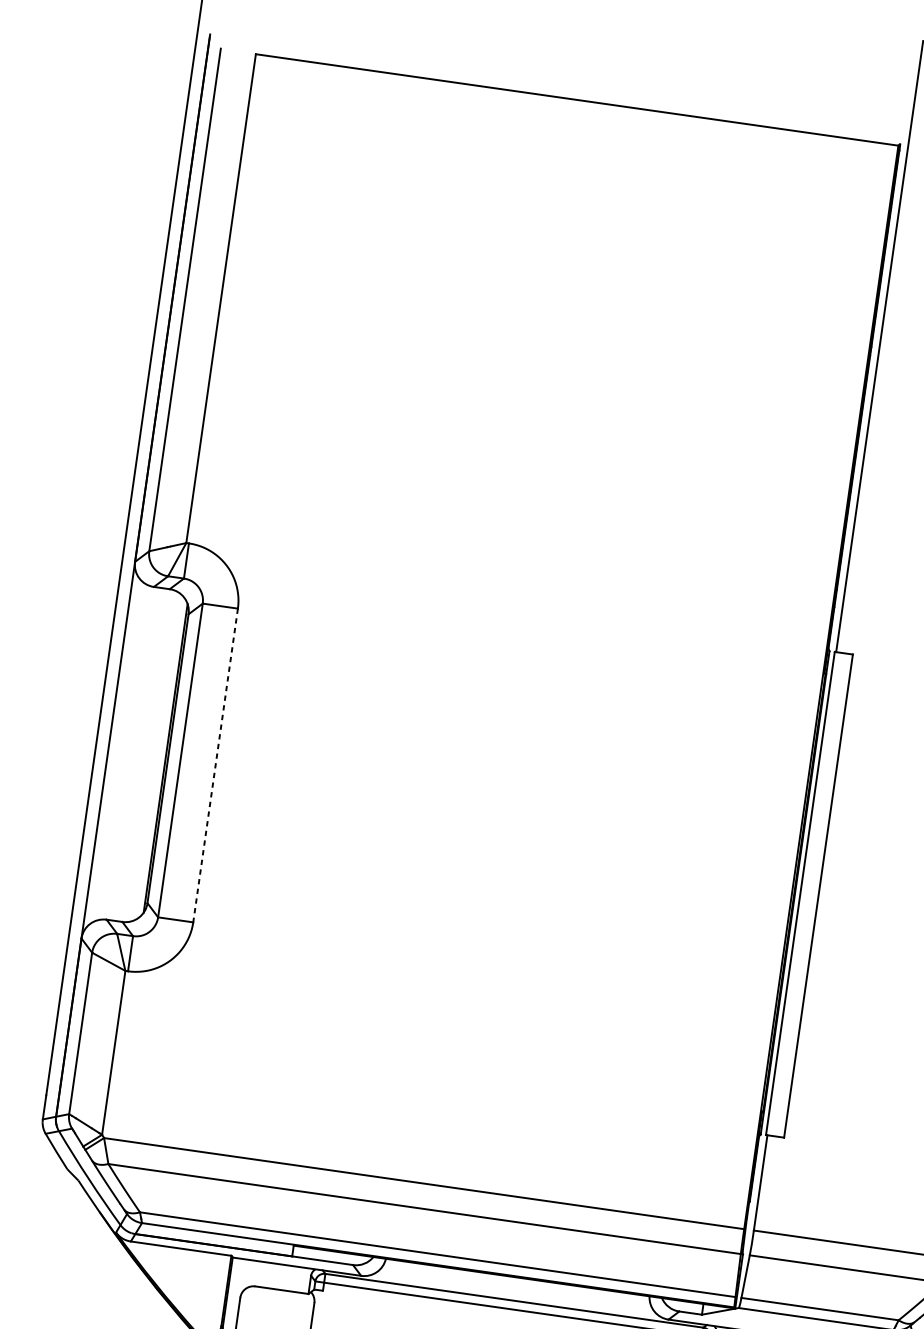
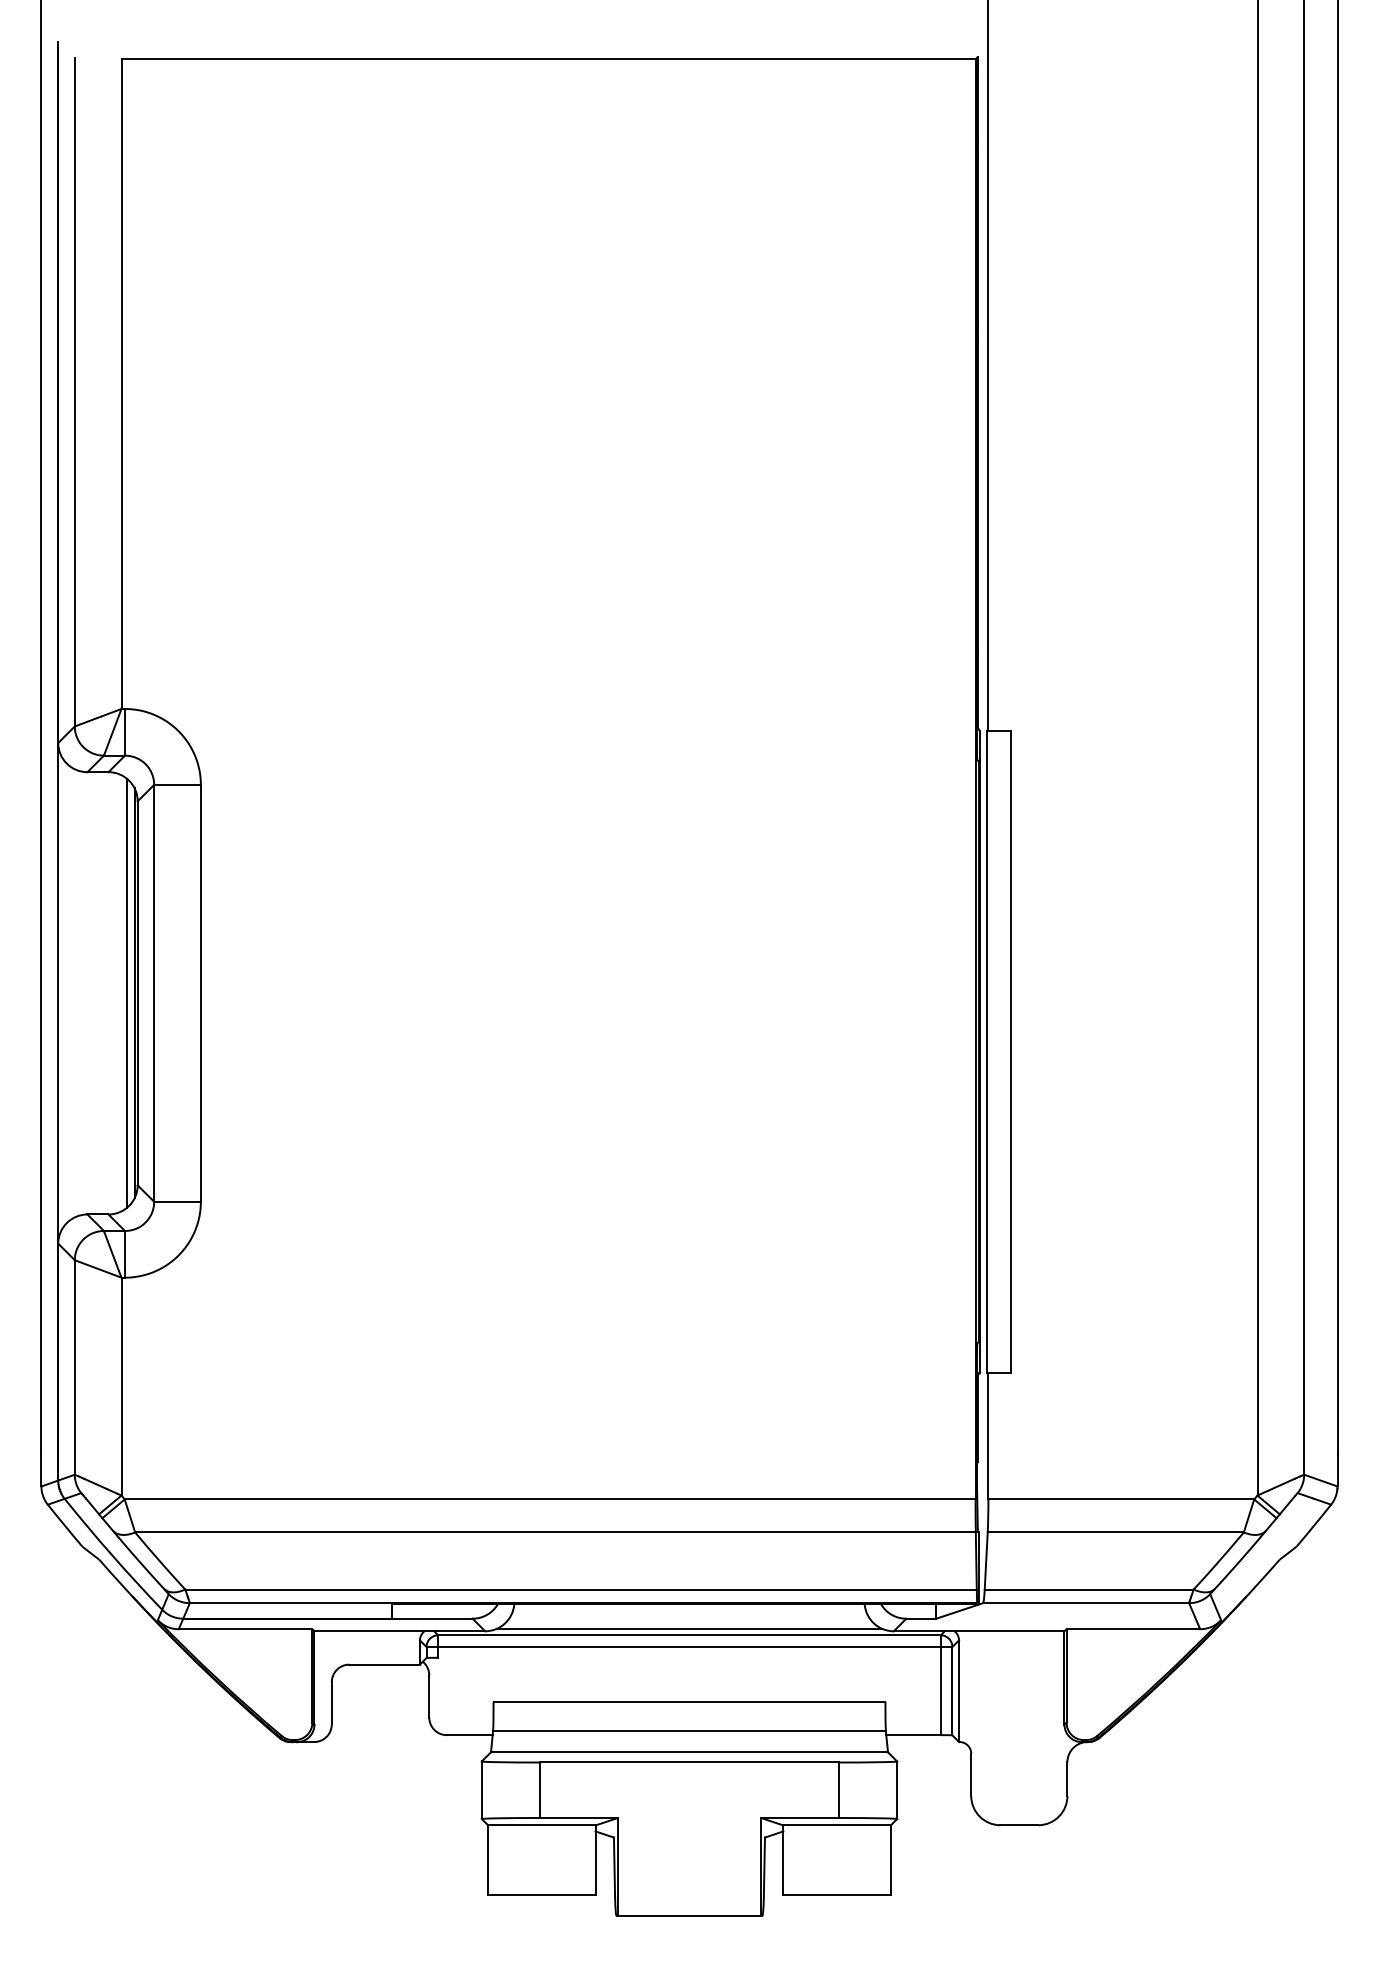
line: (159, 756) -> (126, 992), added
line: (215, 765) -> (200, 993), dashed -> solid
line: (515, 1295) -> (689, 1628), added

